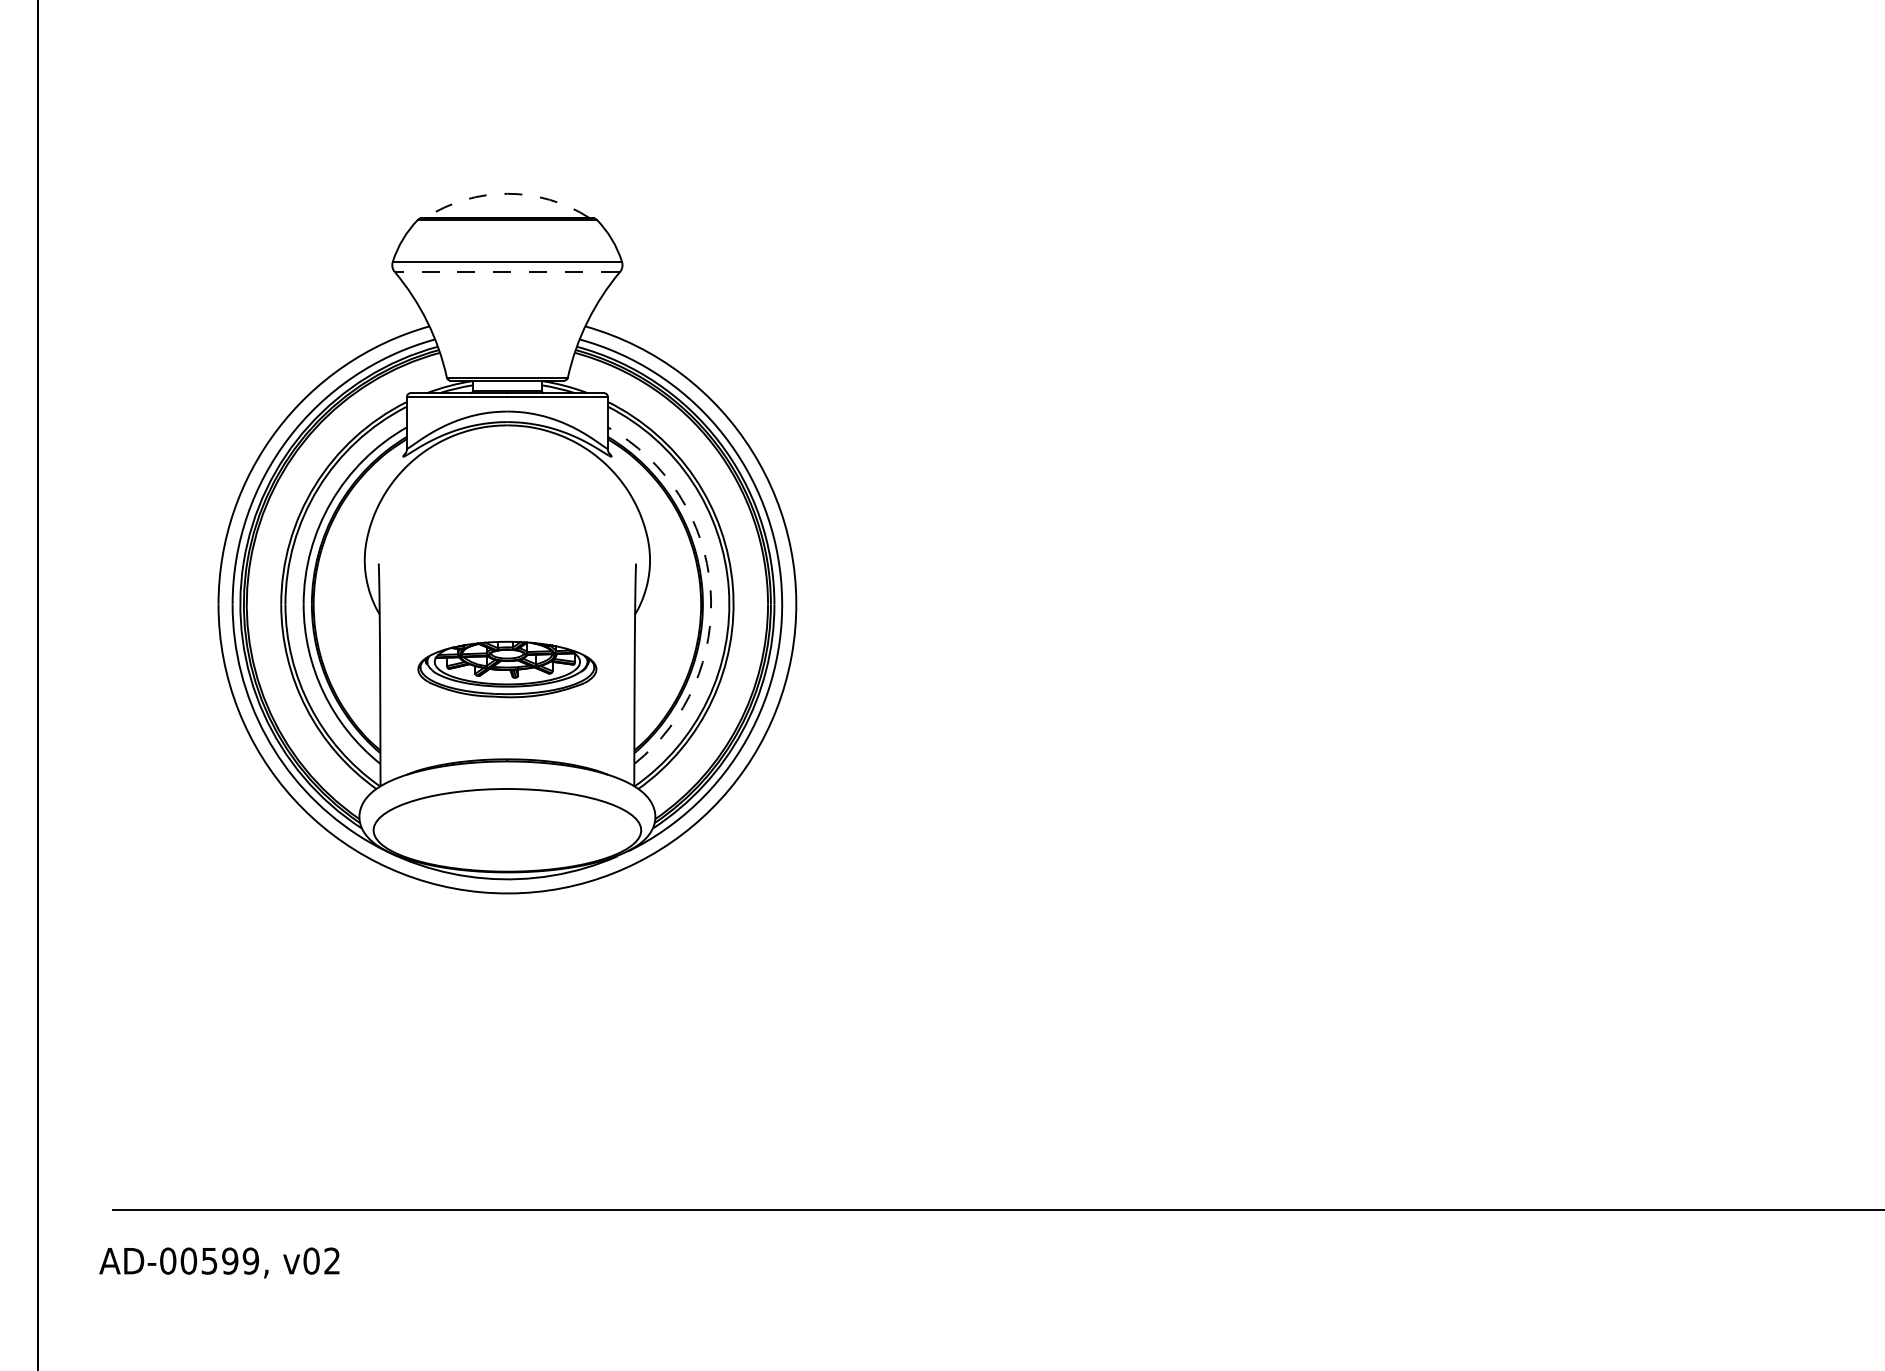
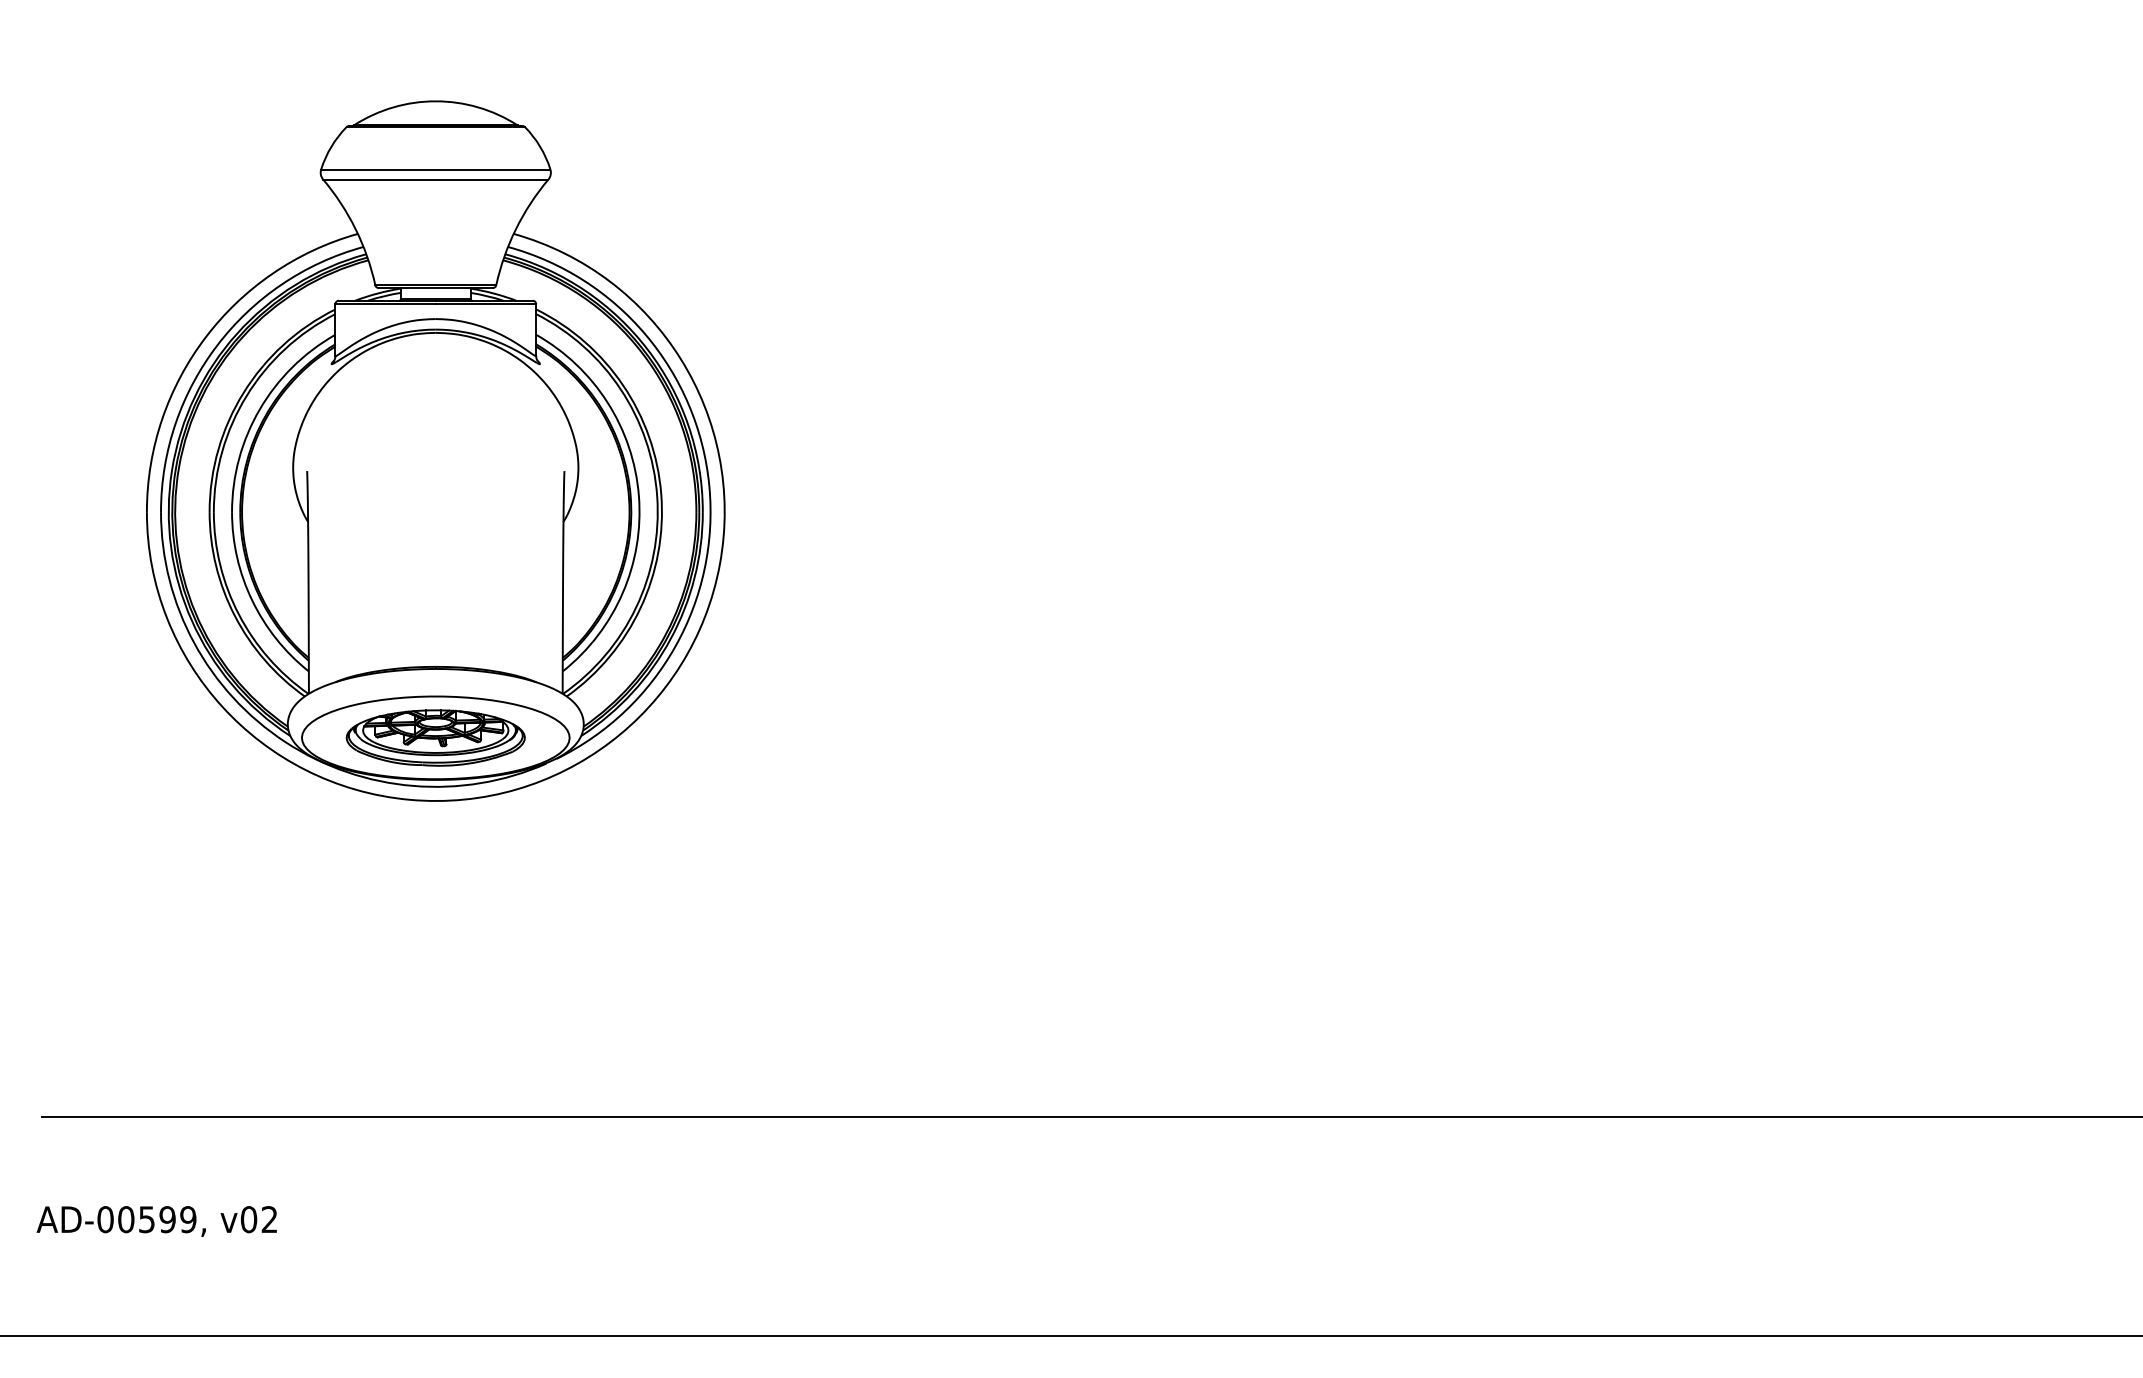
arc: (507, 193) -> (435, 101), dashed -> solid
line: (507, 271) -> (435, 179), dashed -> solid
arc: (710, 587) -> (638, 495), dashed -> solid
part: (507, 668) -> (435, 737), moved
text: (219, 1262) -> (156, 1221), moved

